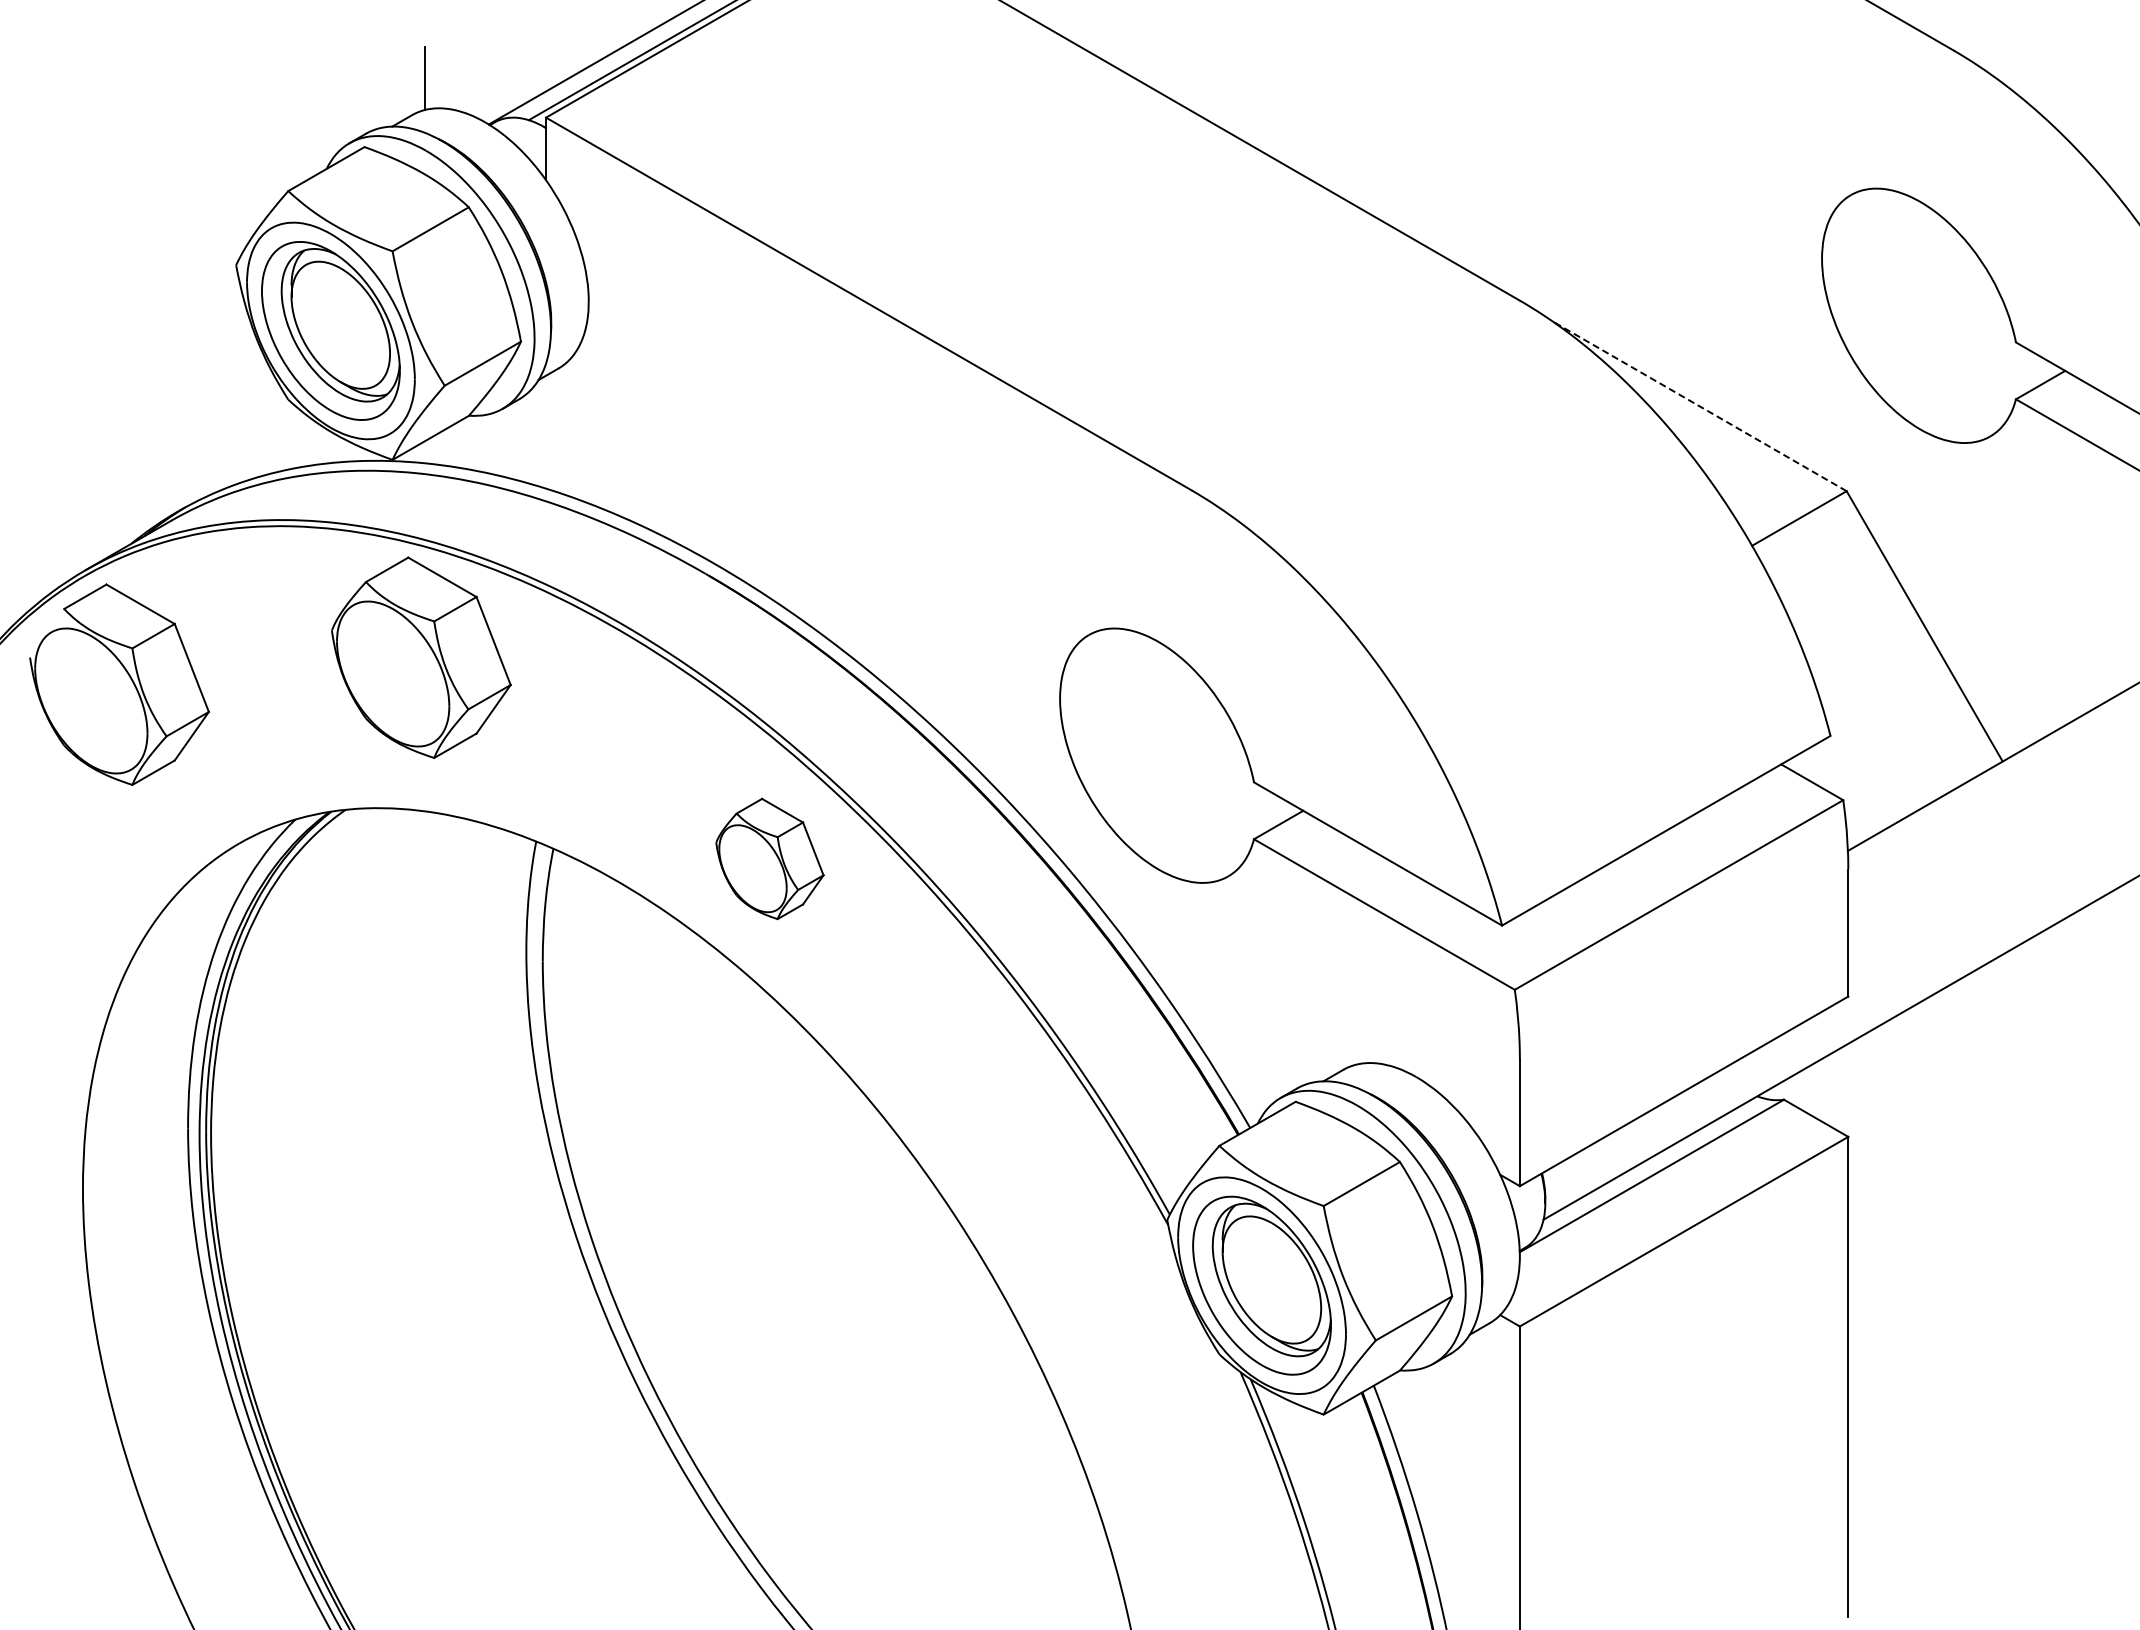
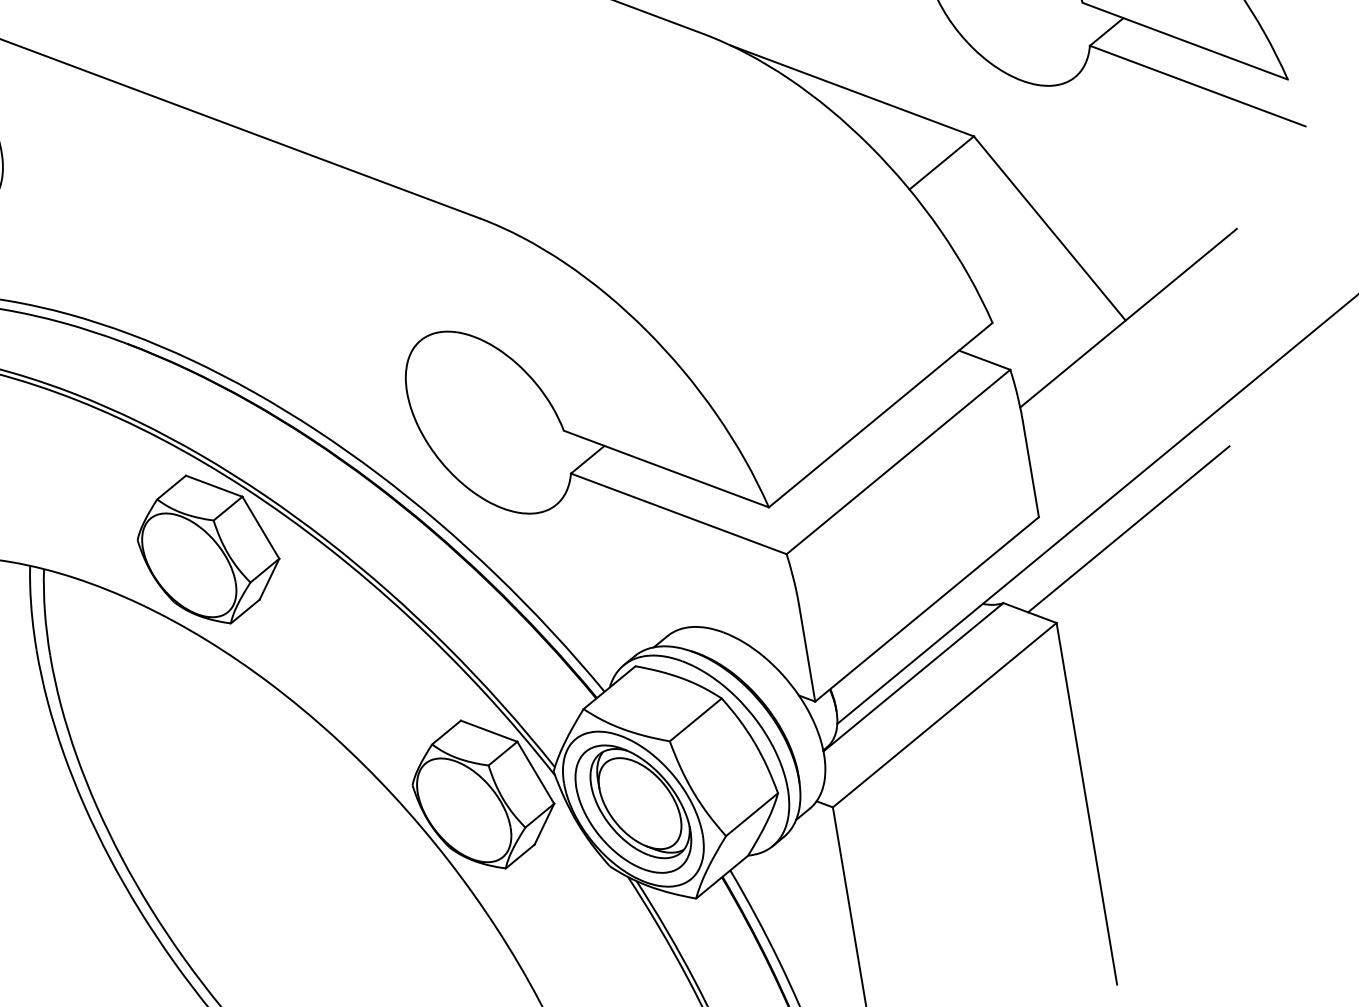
line: (1699, 406) -> (852, 91), dashed -> solid
part: (769, 858) -> (208, 549), size x1.67
line: (1961, 1031) -> (1128, 529), added
part: (1071, 1234) -> (483, 794), added

